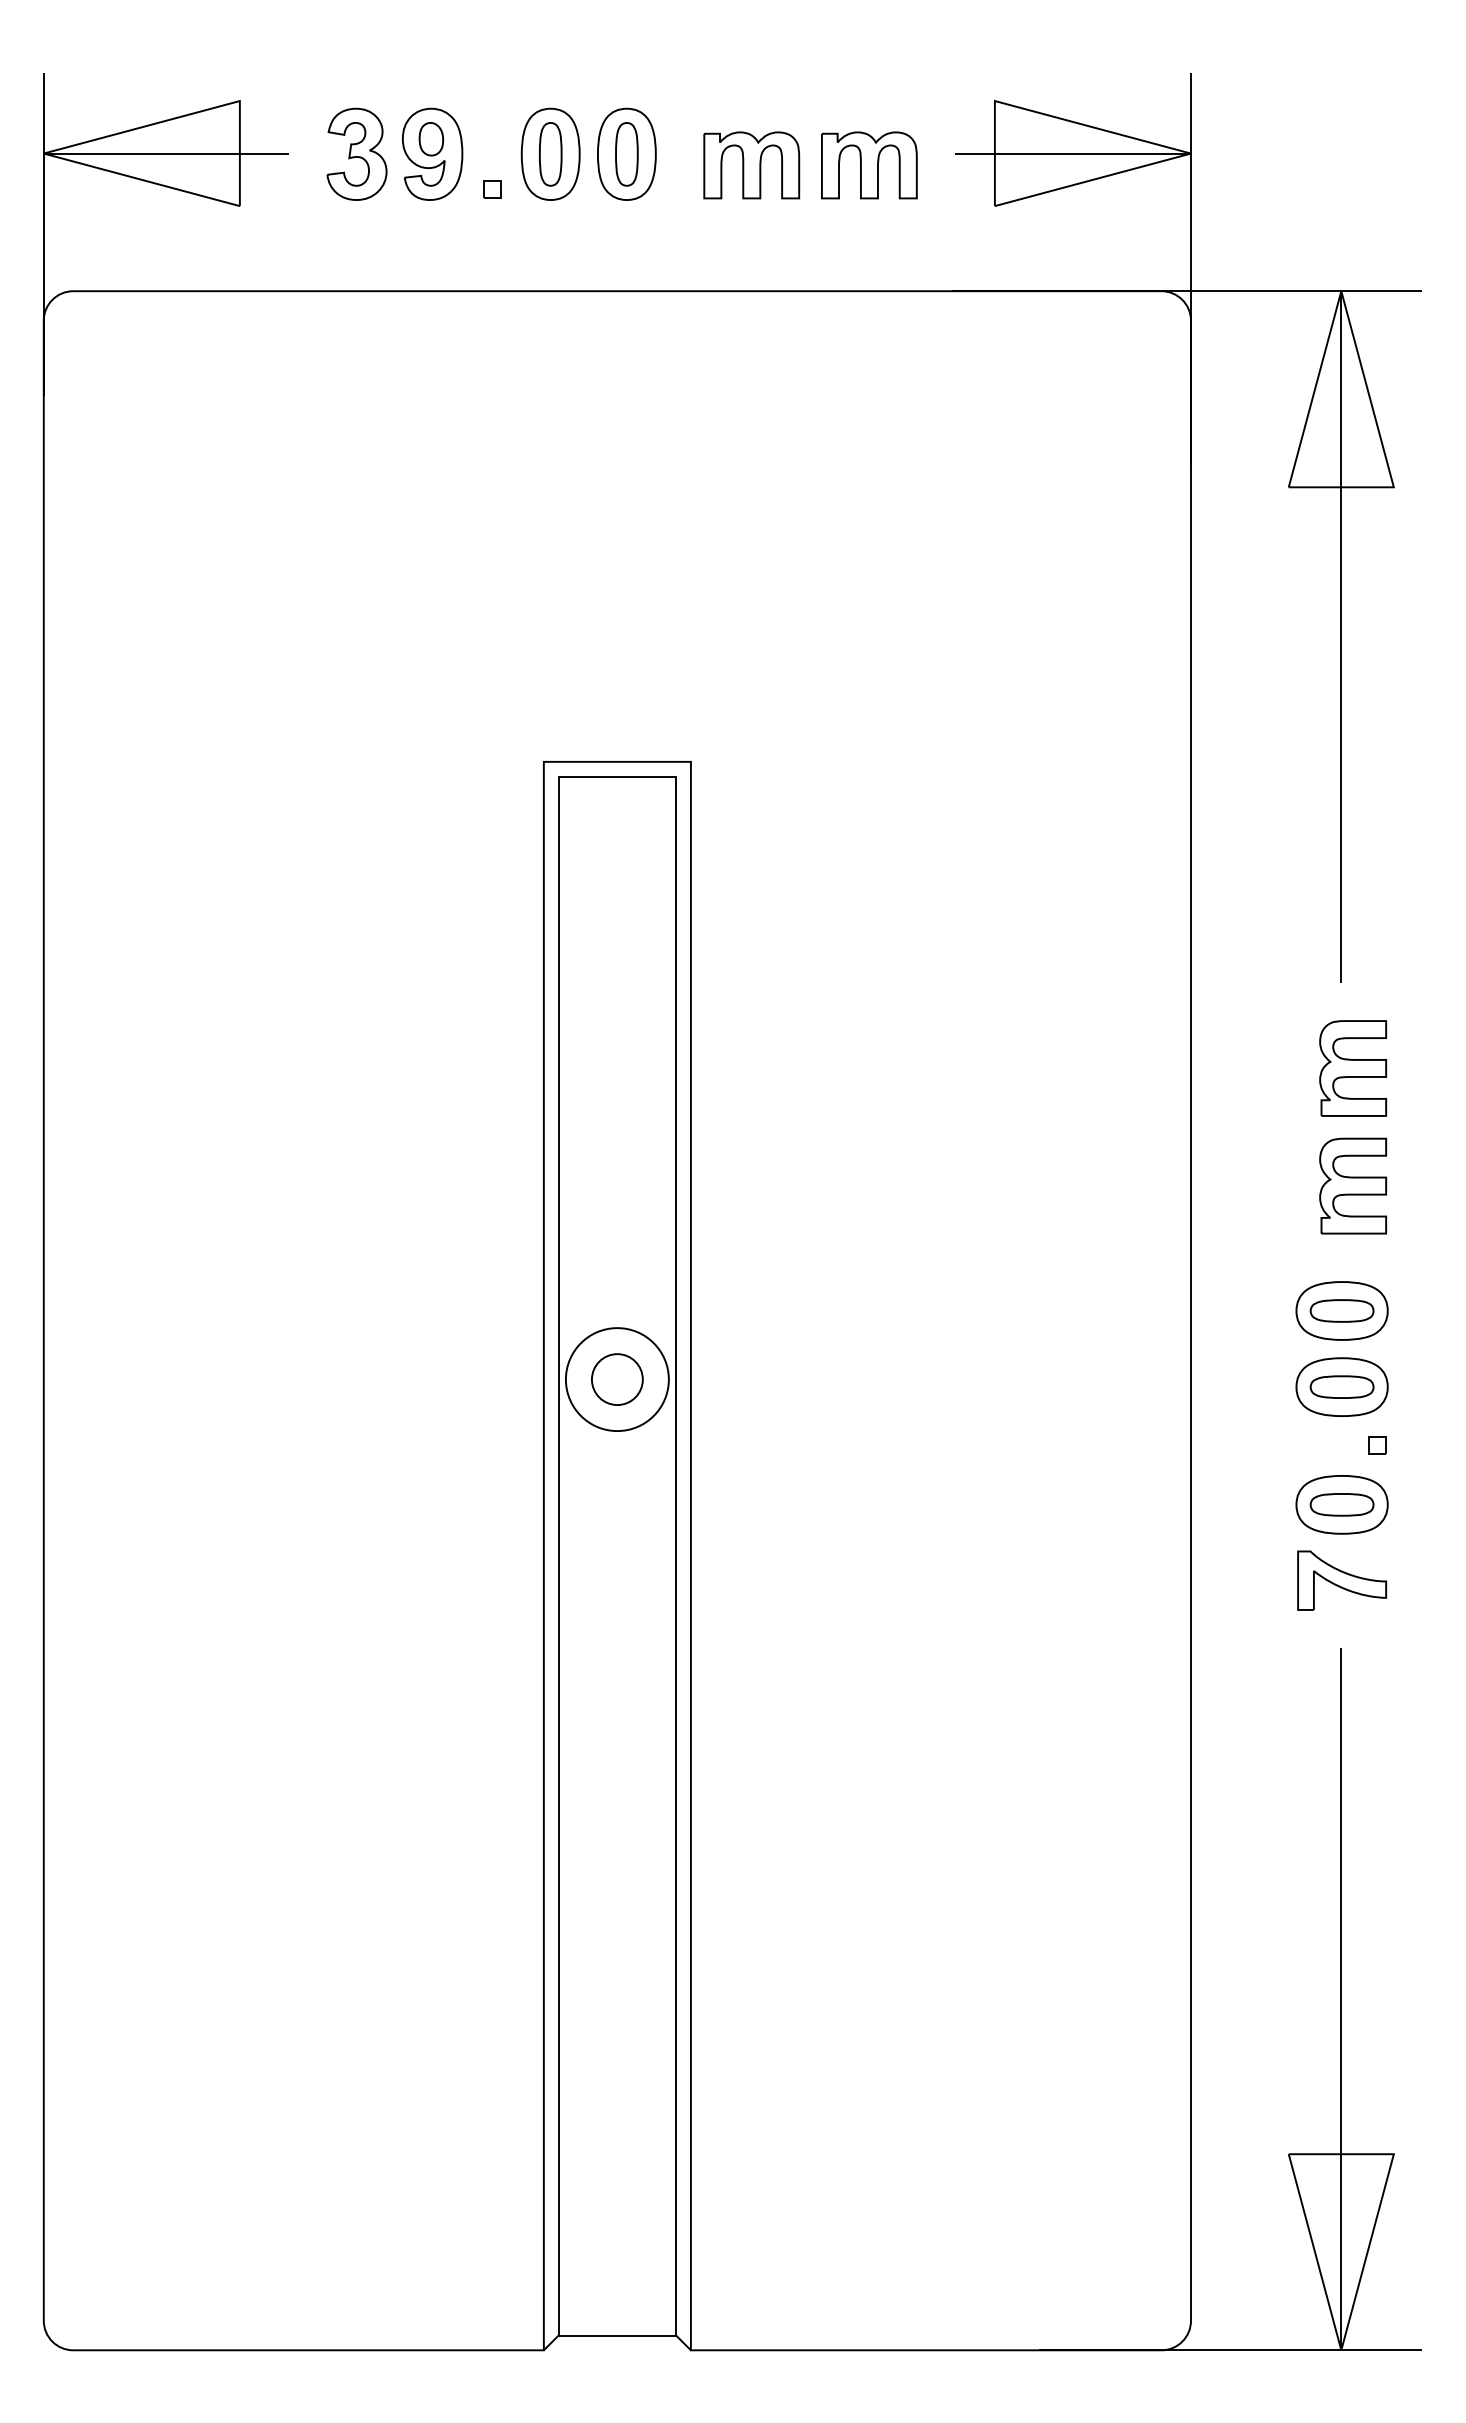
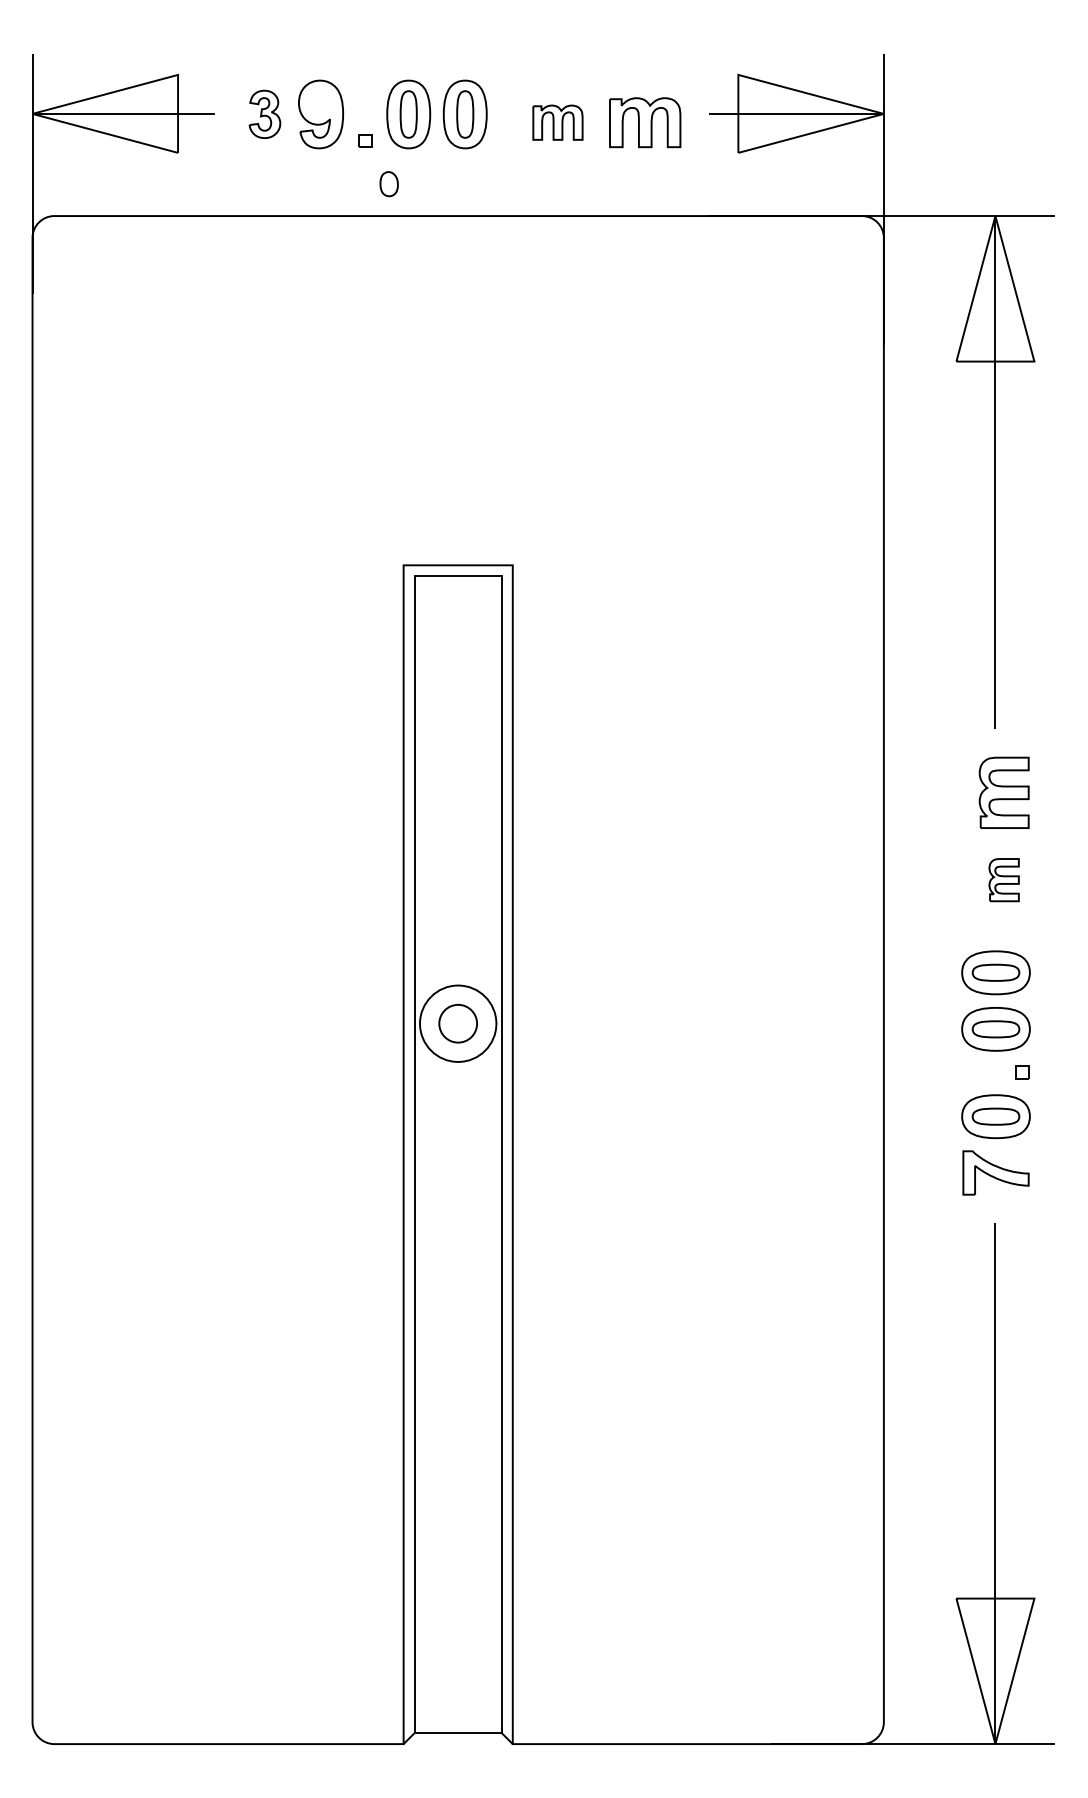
part: (431, 139) -> (389, 184), moved
part: (356, 153) -> (264, 113), size x0.7
part: (751, 165) -> (557, 122), size x0.7
part: (1352, 1185) -> (1003, 879), size x0.6

